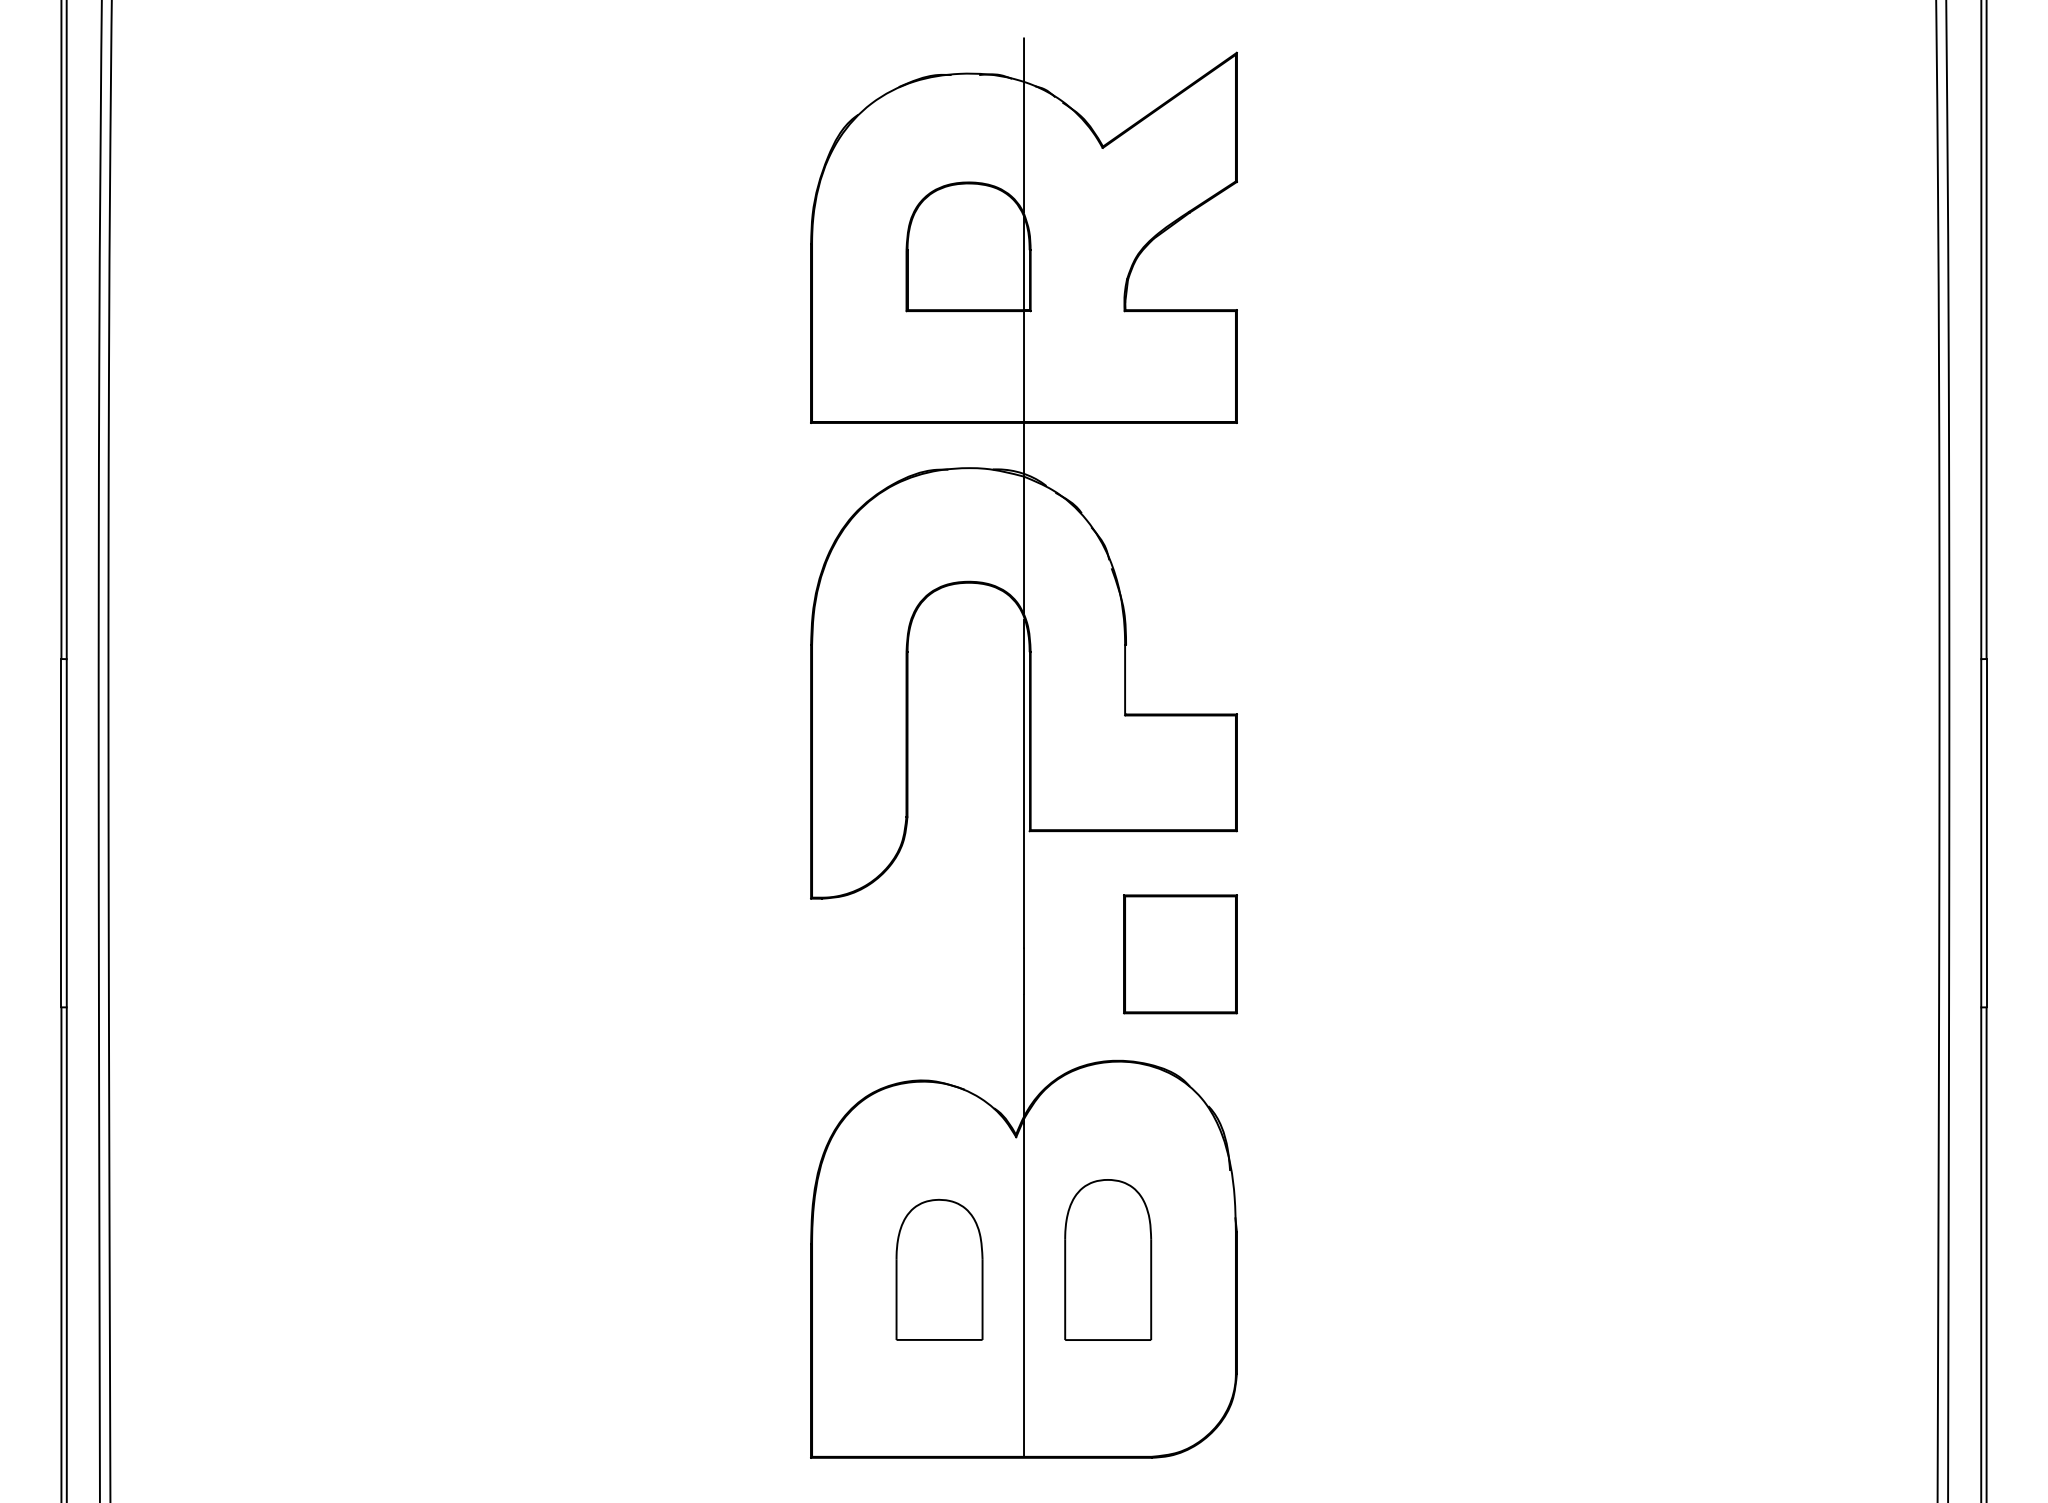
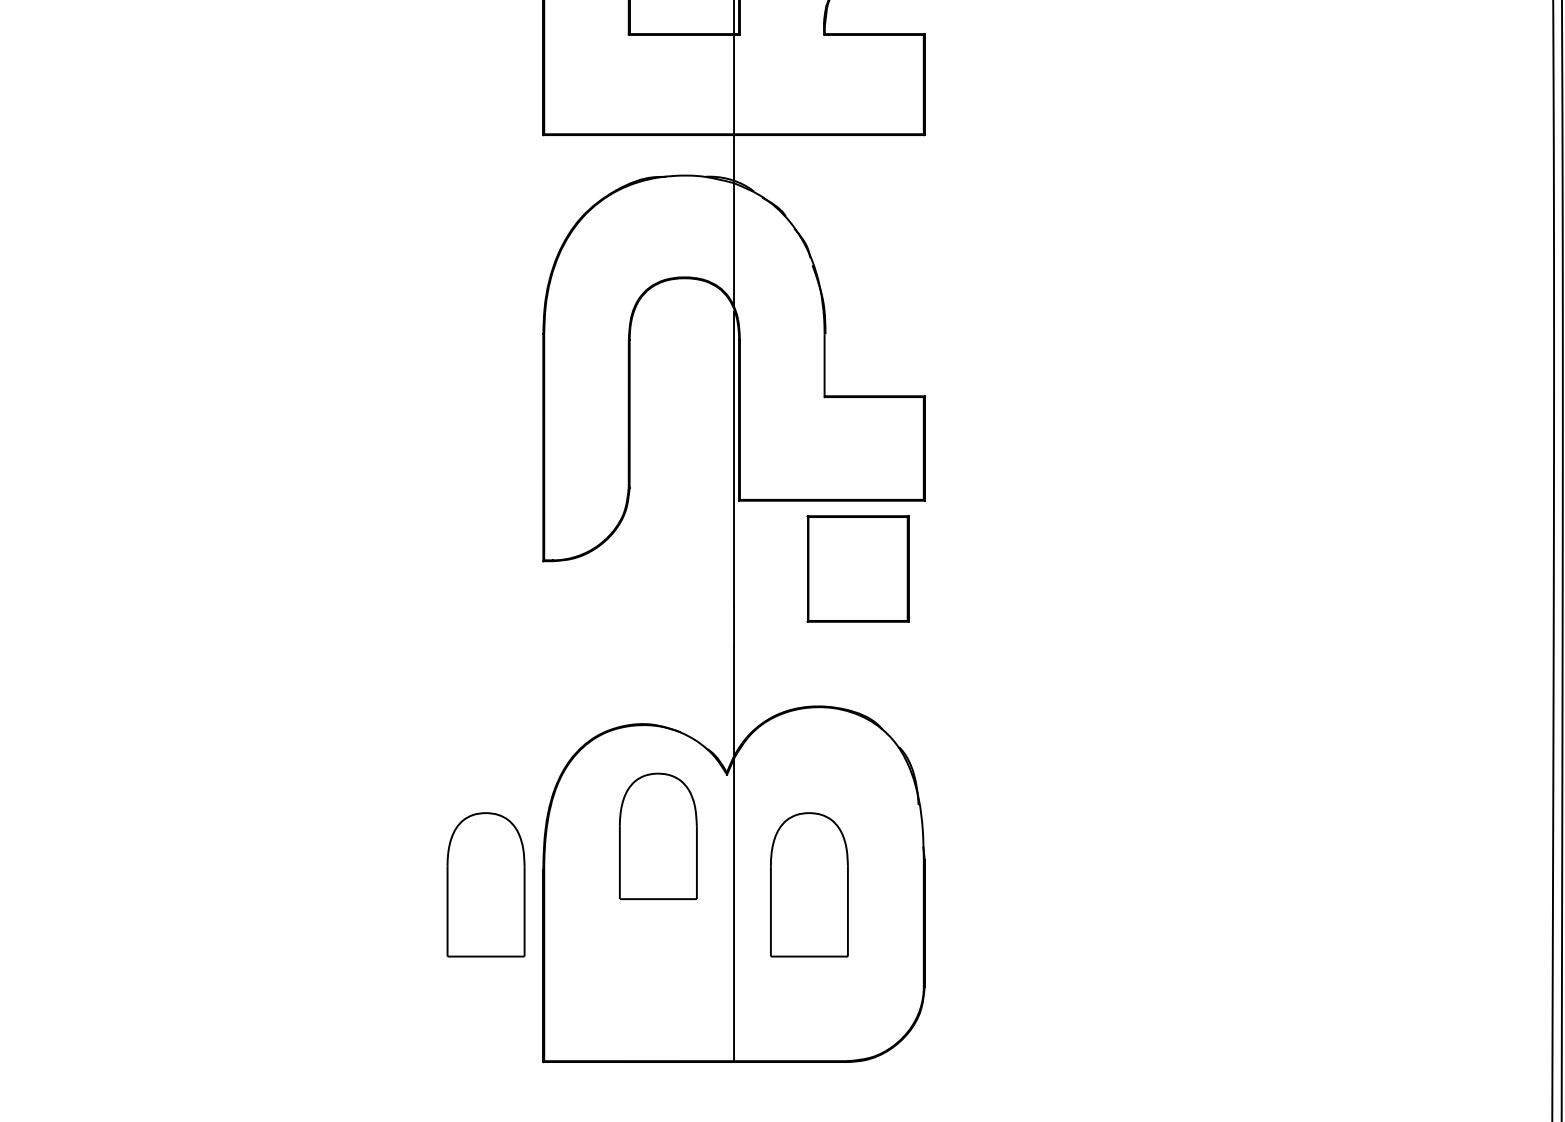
part: (1180, 954) -> (858, 569), moved
part: (747, 1259) -> (486, 884), added
part: (939, 1269) -> (658, 836), moved

